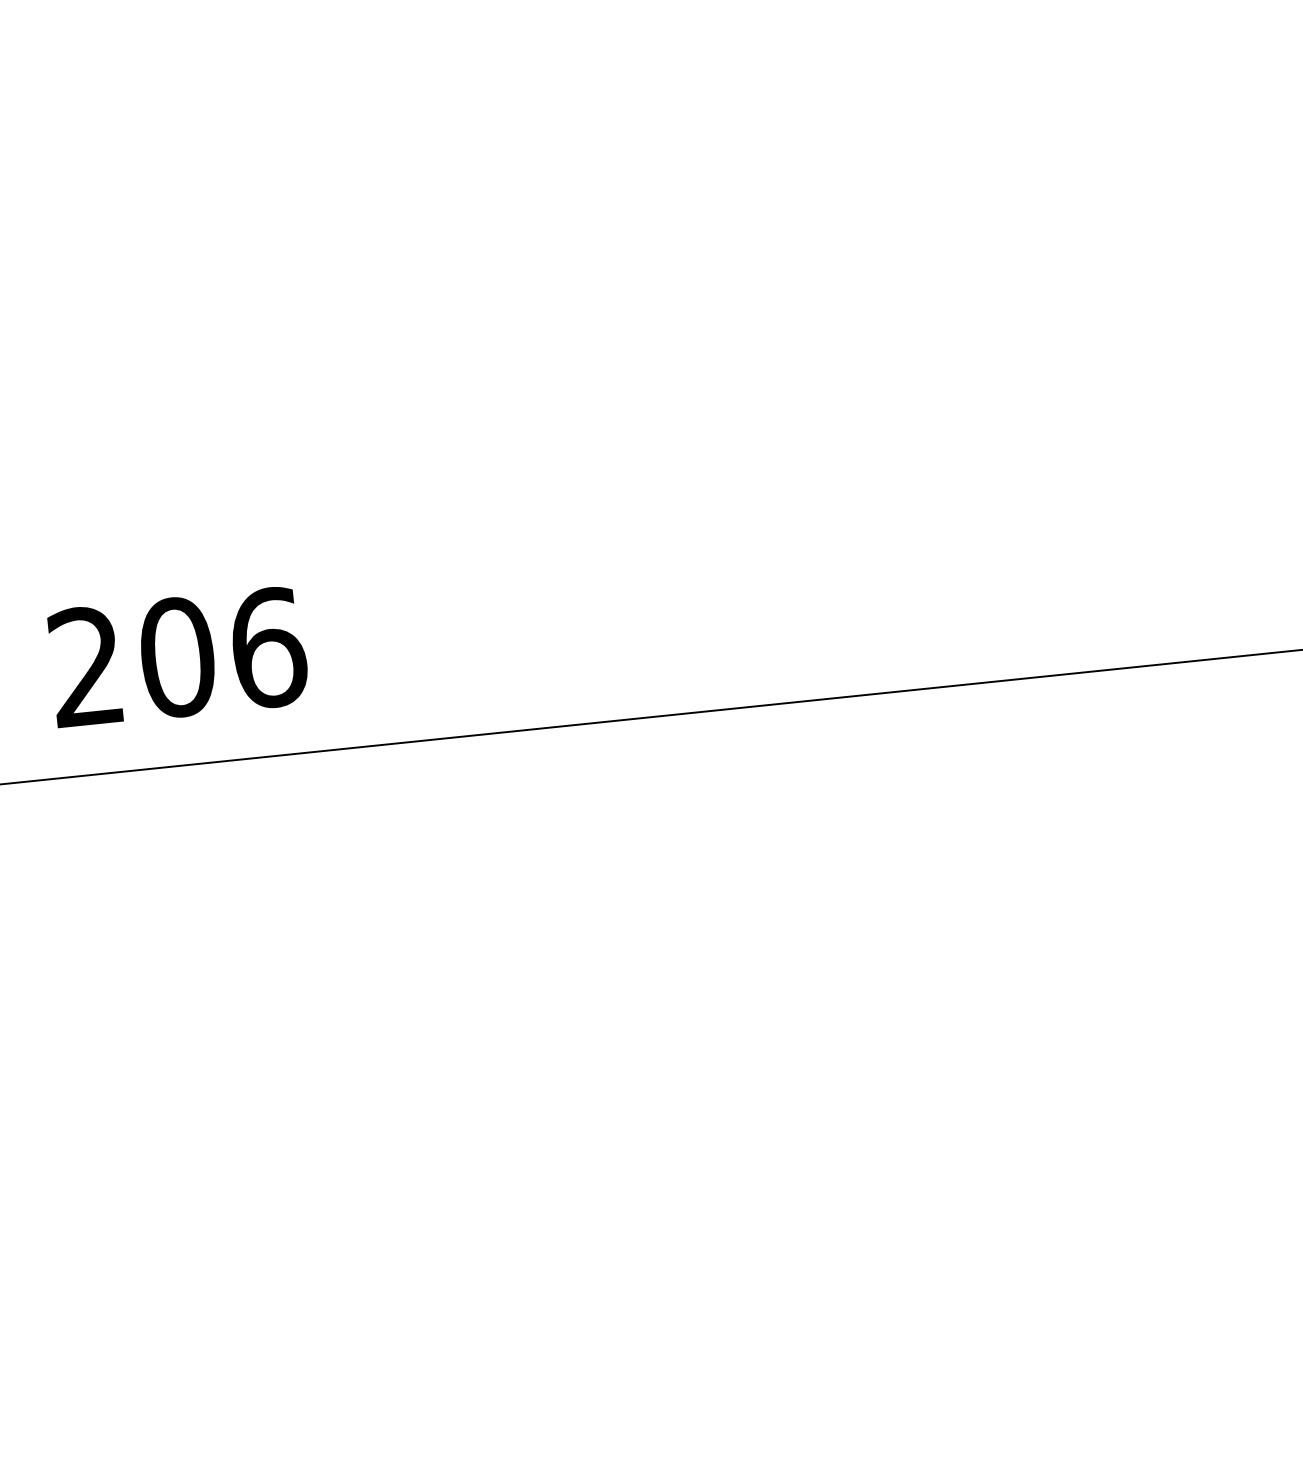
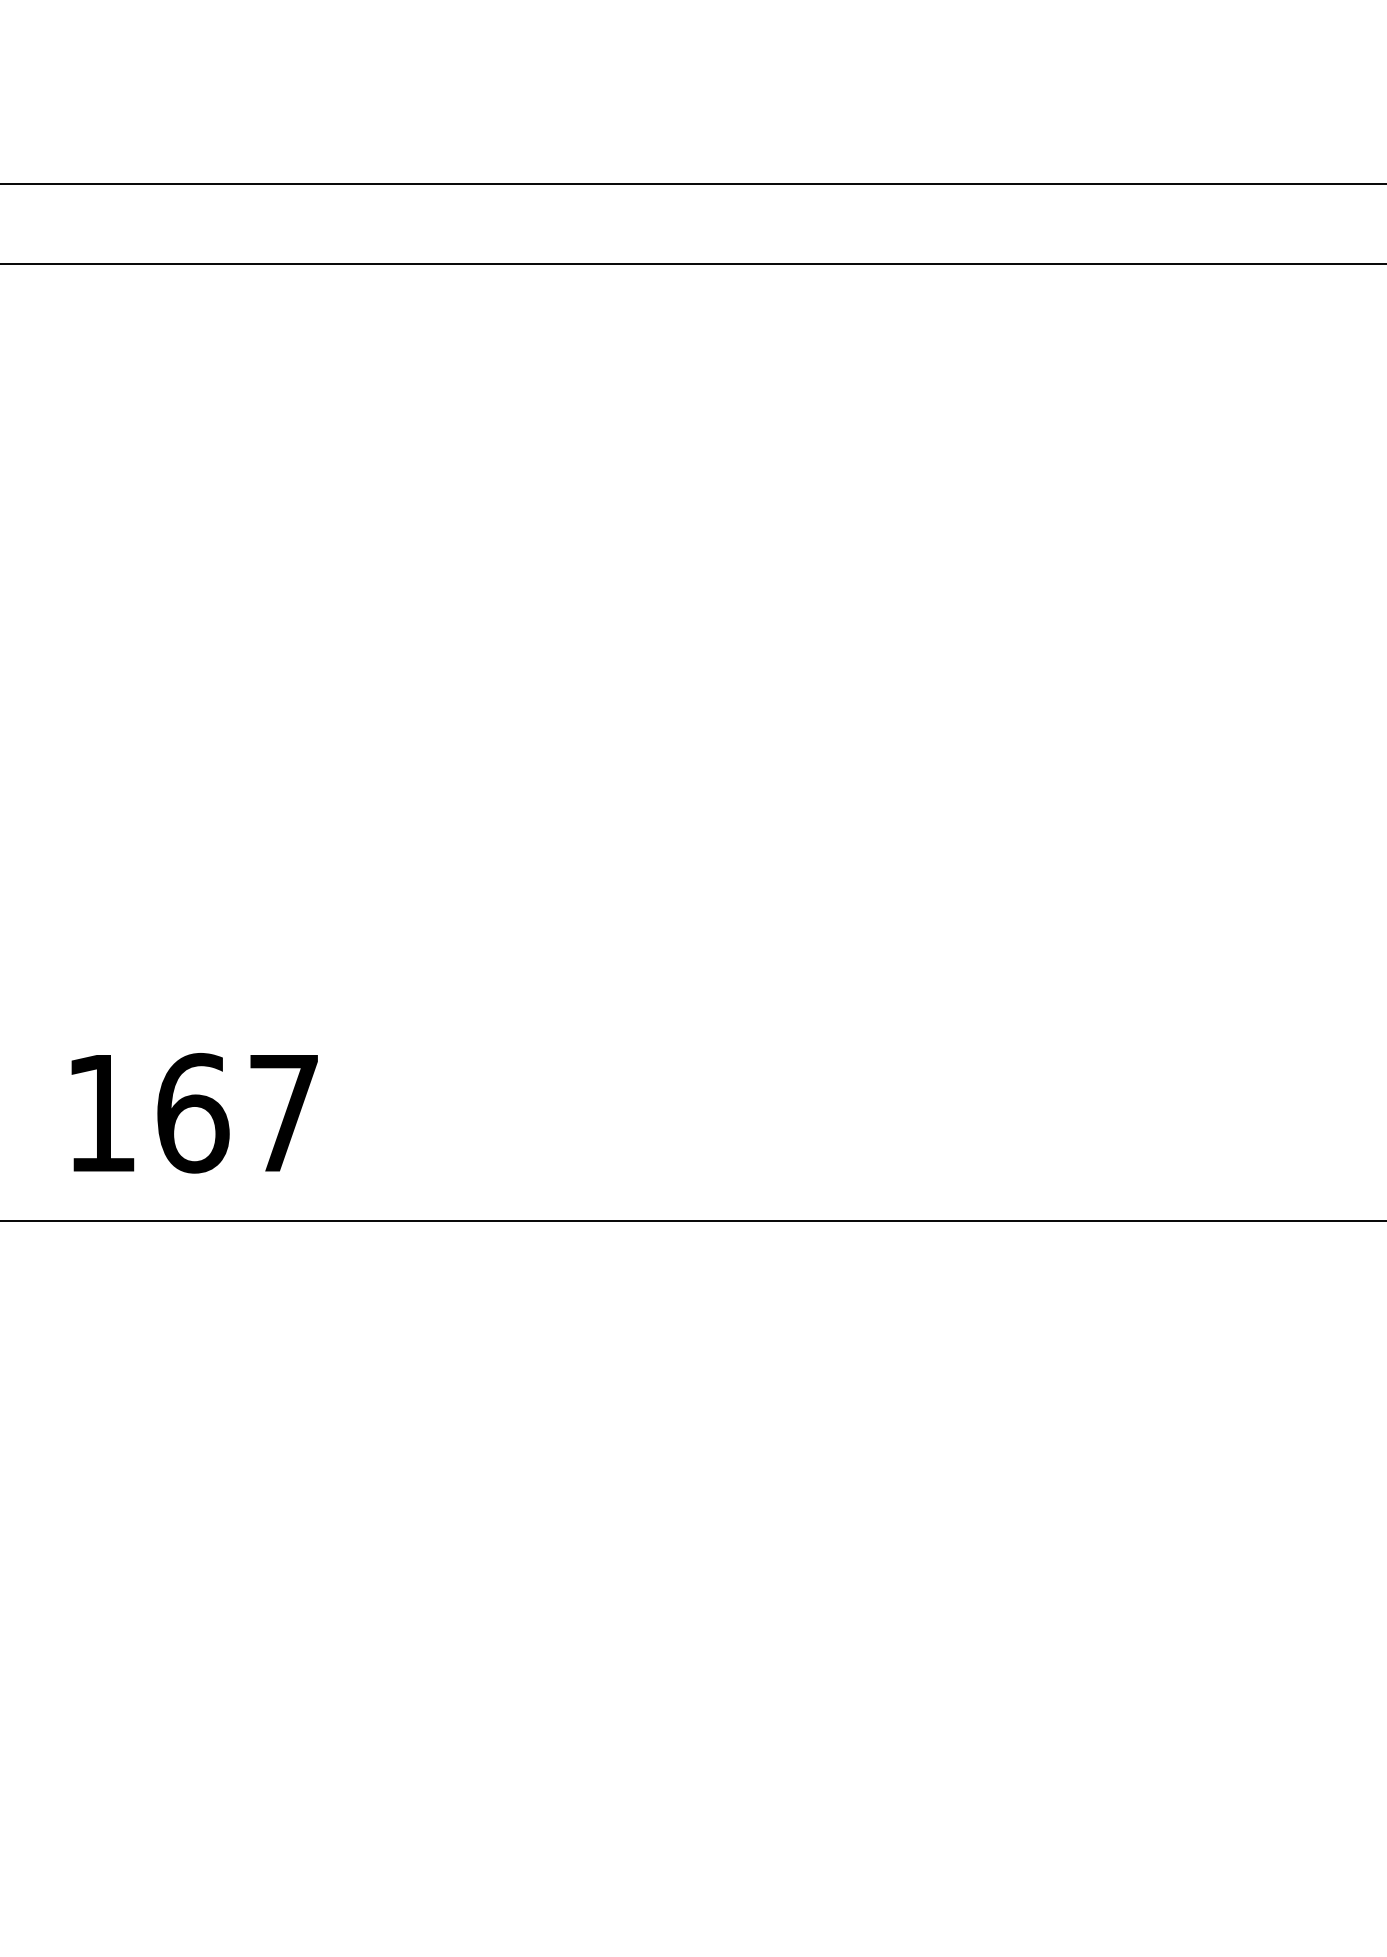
text: (178, 657) -> (193, 1113), 206 -> 167

